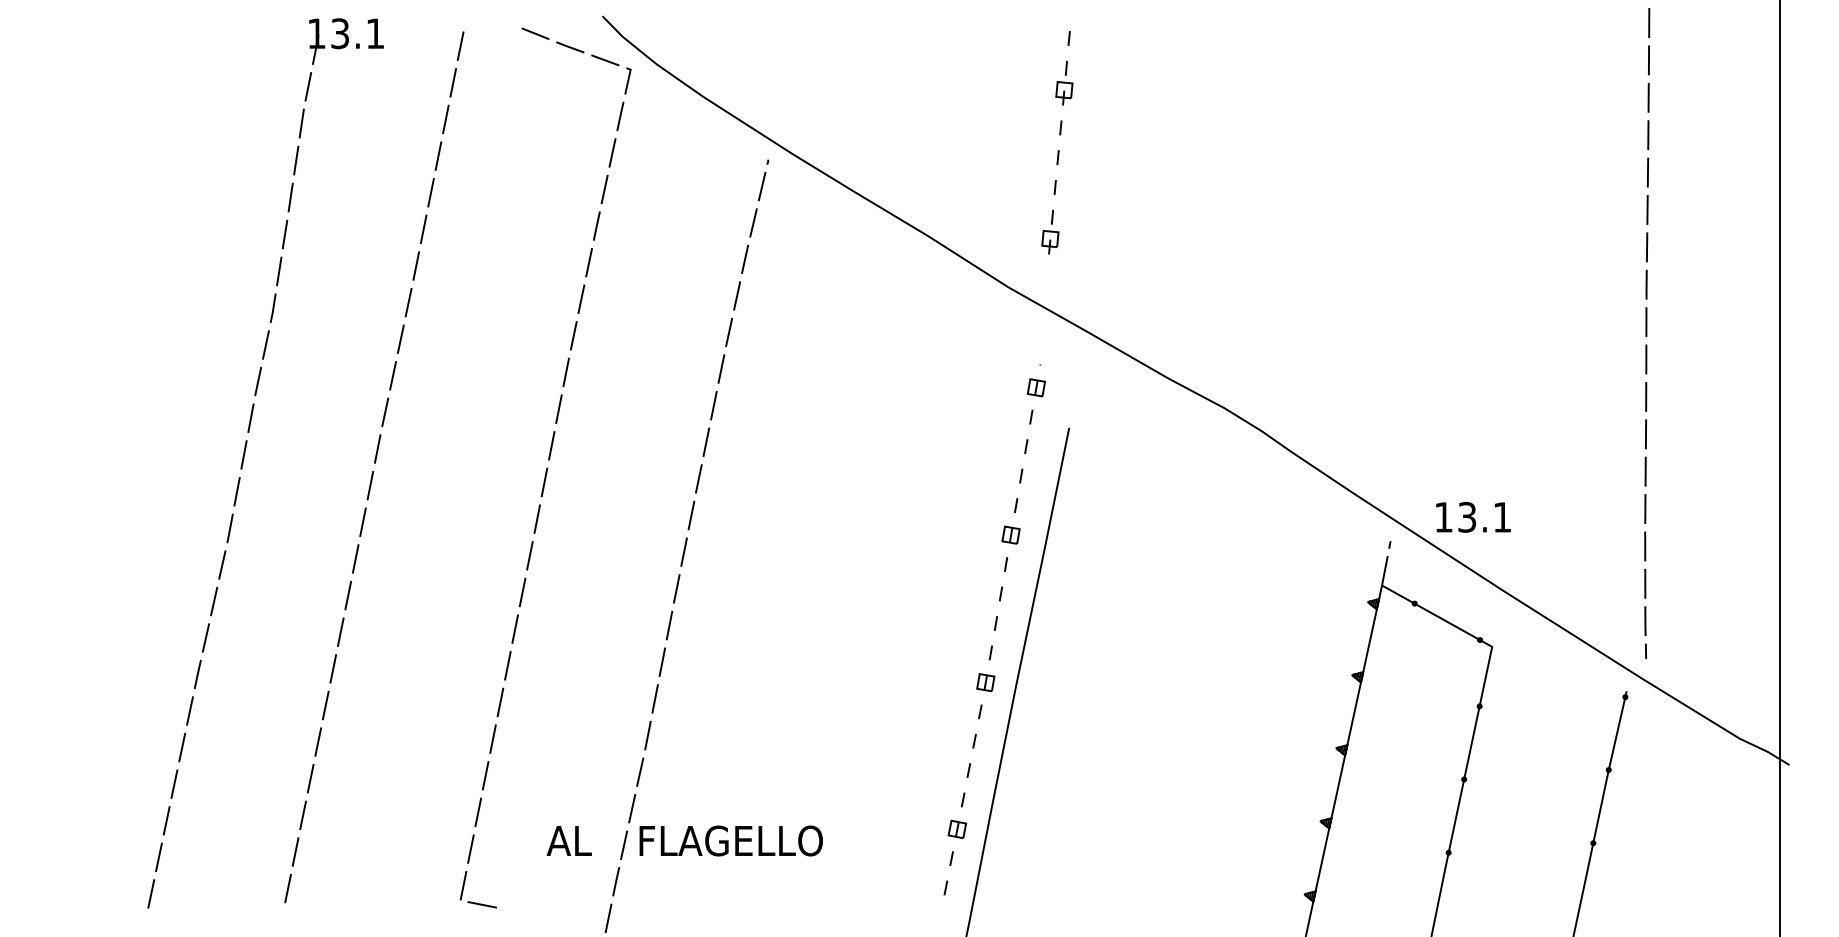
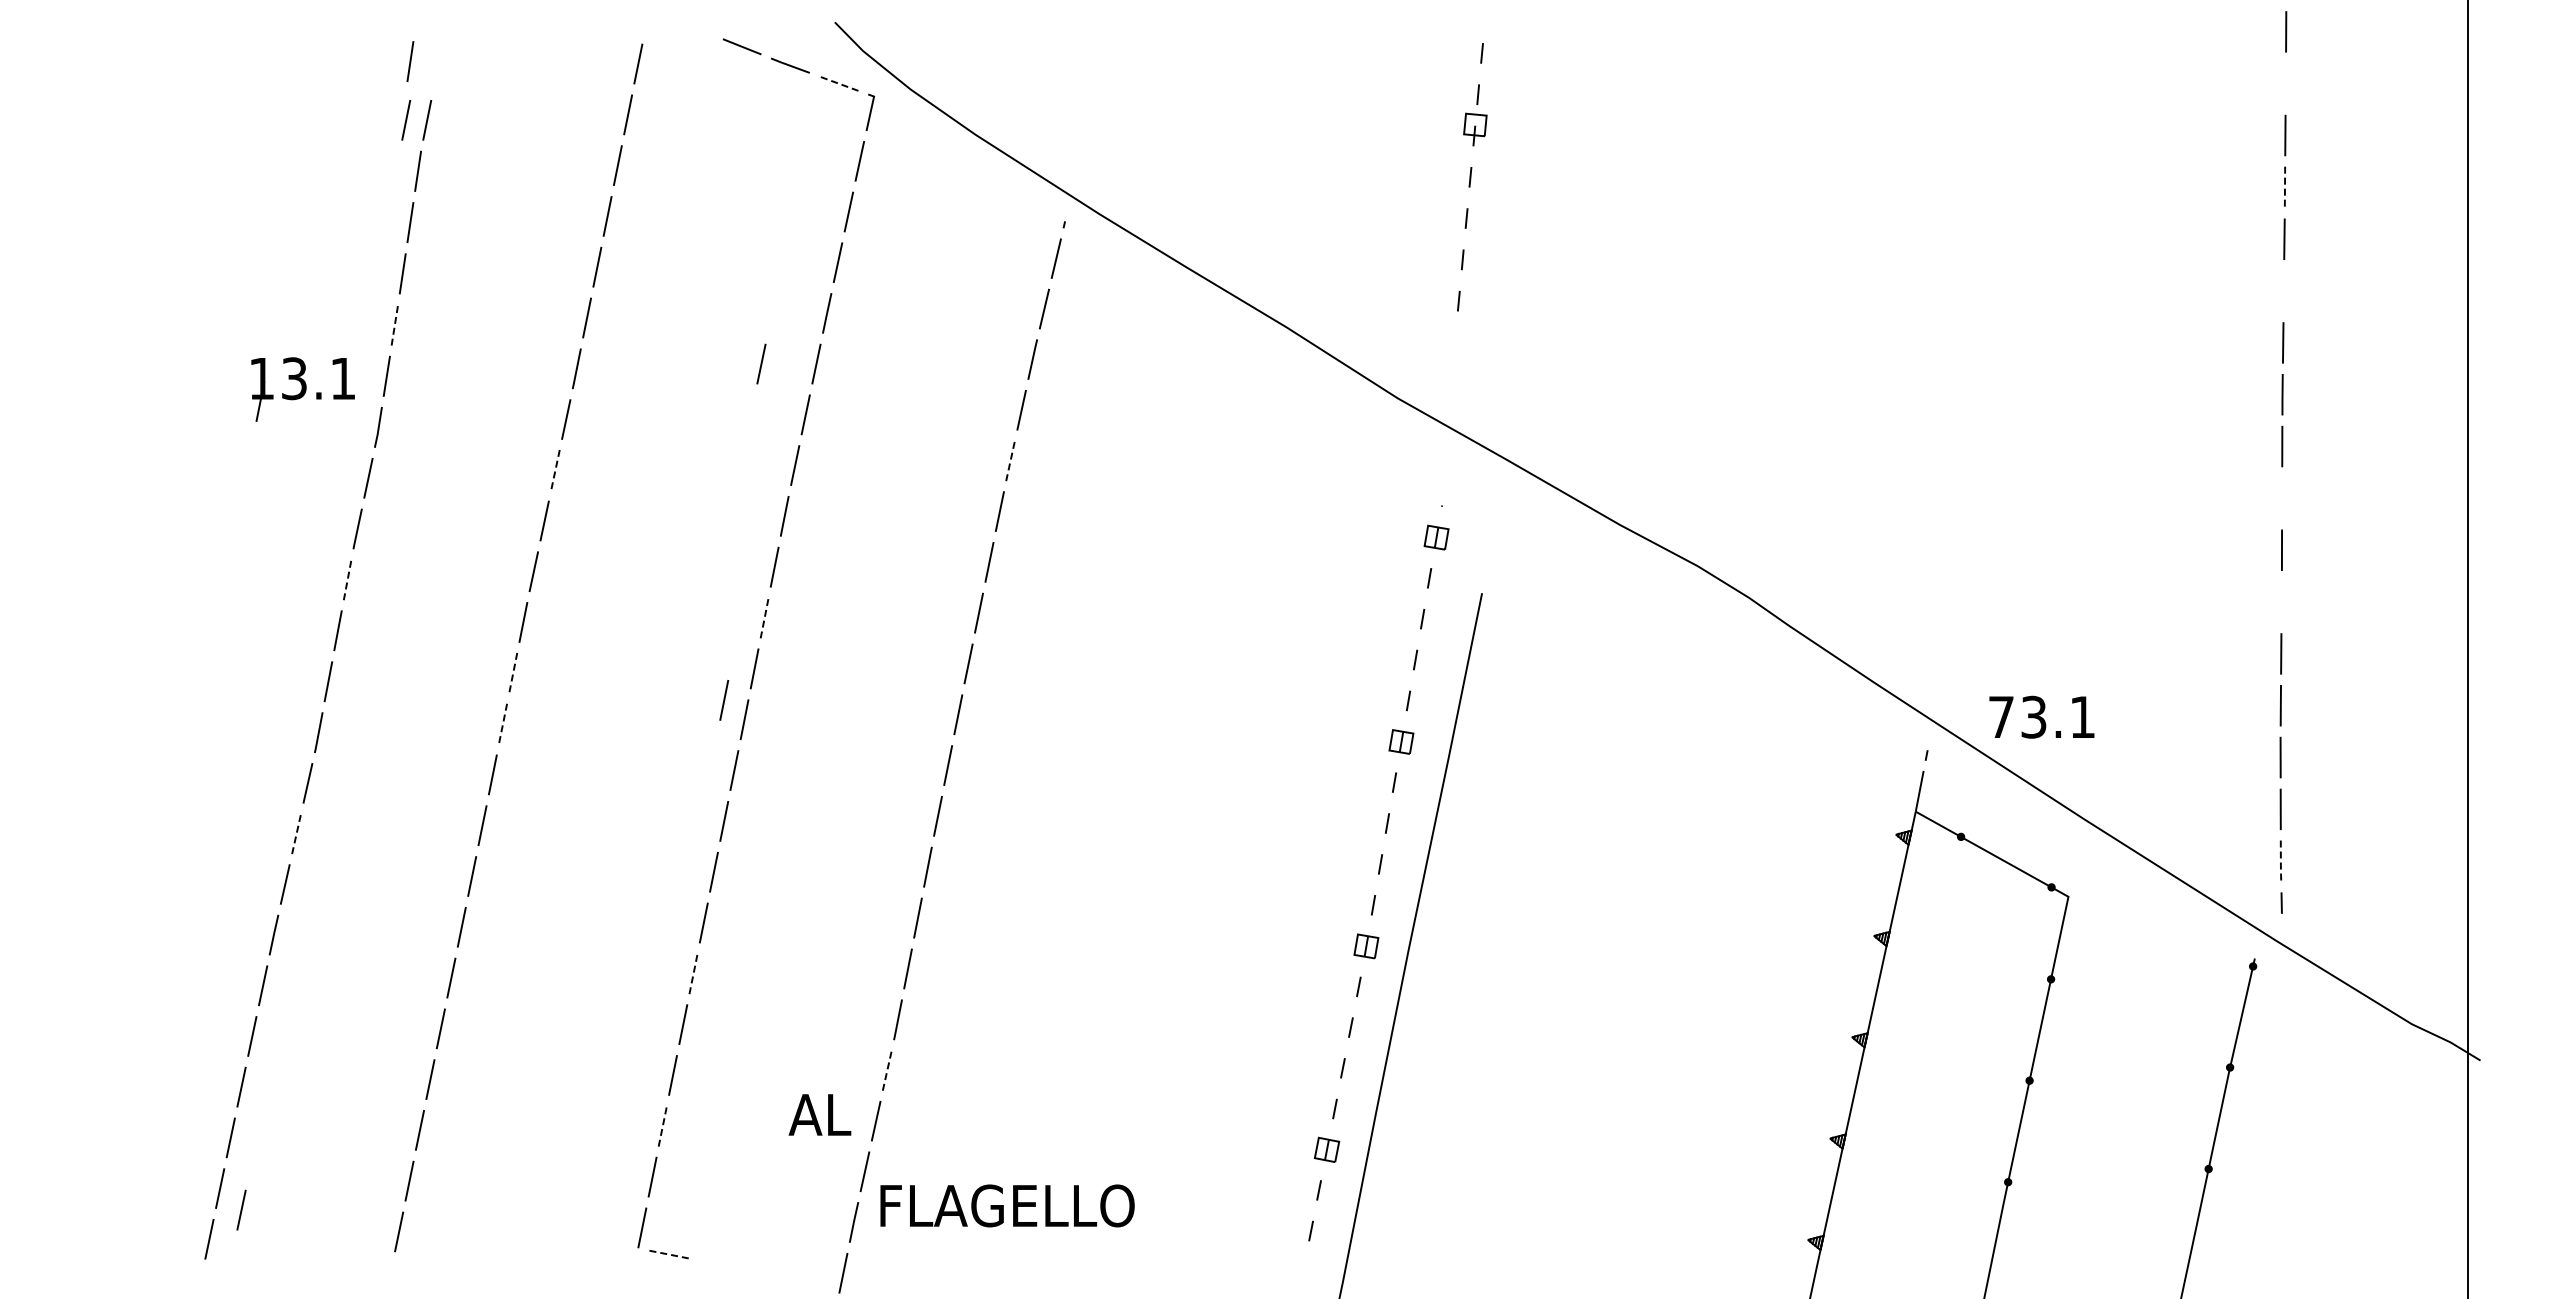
part: (346, 41) -> (302, 389), moved
line: (296, 44) -> (410, 61), added
line: (605, 60) -> (839, 83), solid -> dashed
line: (1648, 60) -> (2285, 83), removed
line: (293, 86) -> (406, 120), added
line: (1648, 135) -> (2284, 187), solid -> dashed
line: (1647, 209) -> (2283, 290), removed
line: (284, 234) -> (394, 325), solid -> dashed
part: (1050, 242) -> (1455, 335), removed
line: (549, 262) -> (761, 363), added
line: (729, 332) -> (1010, 460), solid -> dashed
line: (400, 339) -> (555, 470), solid -> dashed
line: (1646, 359) -> (2282, 498), removed
line: (250, 418) -> (347, 579), solid -> dashed
line: (1645, 433) -> (2281, 601), removed
line: (551, 446) -> (764, 618), solid -> dashed
line: (370, 485) -> (513, 673), solid -> dashed
line: (522, 505) -> (724, 700), added
text: (1443, 516) -> (2001, 716), 13.1 -> 73.1
line: (363, 522) -> (503, 724), solid -> dashed
line: (214, 601) -> (296, 833), solid -> dashed
line: (1645, 622) -> (2280, 862), solid -> dashed
line: (500, 702) -> (693, 973), solid -> dashed
line: (640, 772) -> (887, 1070), solid -> dashed
line: (478, 812) -> (662, 1126), solid -> dashed
text: (568, 840) -> (819, 1114), moved
text: (731, 840) -> (1007, 1205), moved
line: (174, 872) -> (241, 1209), added
line: (482, 904) -> (668, 1254), solid -> dashed

